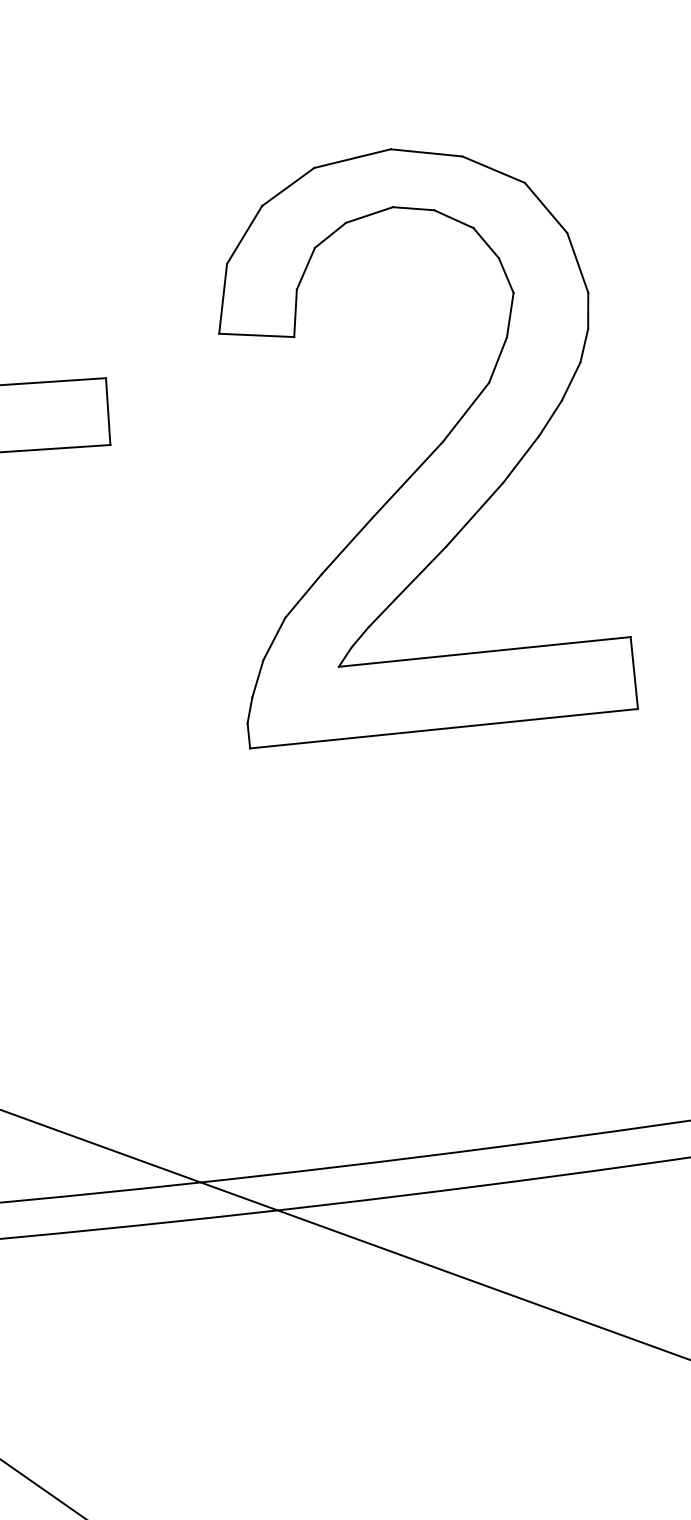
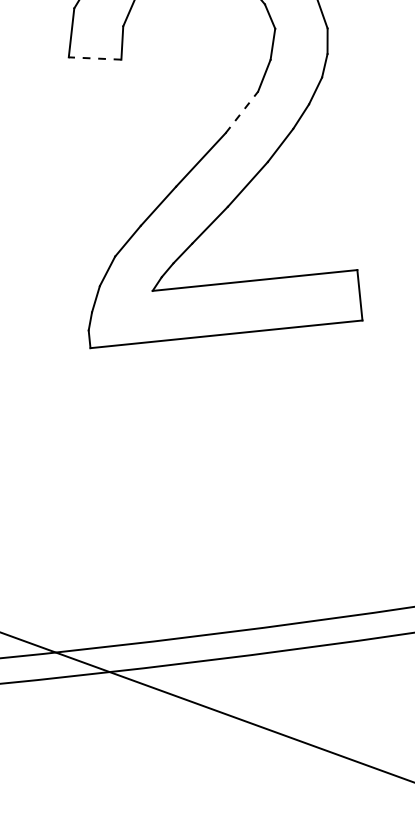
line: (256, 335) -> (94, 58), solid -> dashed
line: (466, 412) -> (242, 112), solid -> dashed

